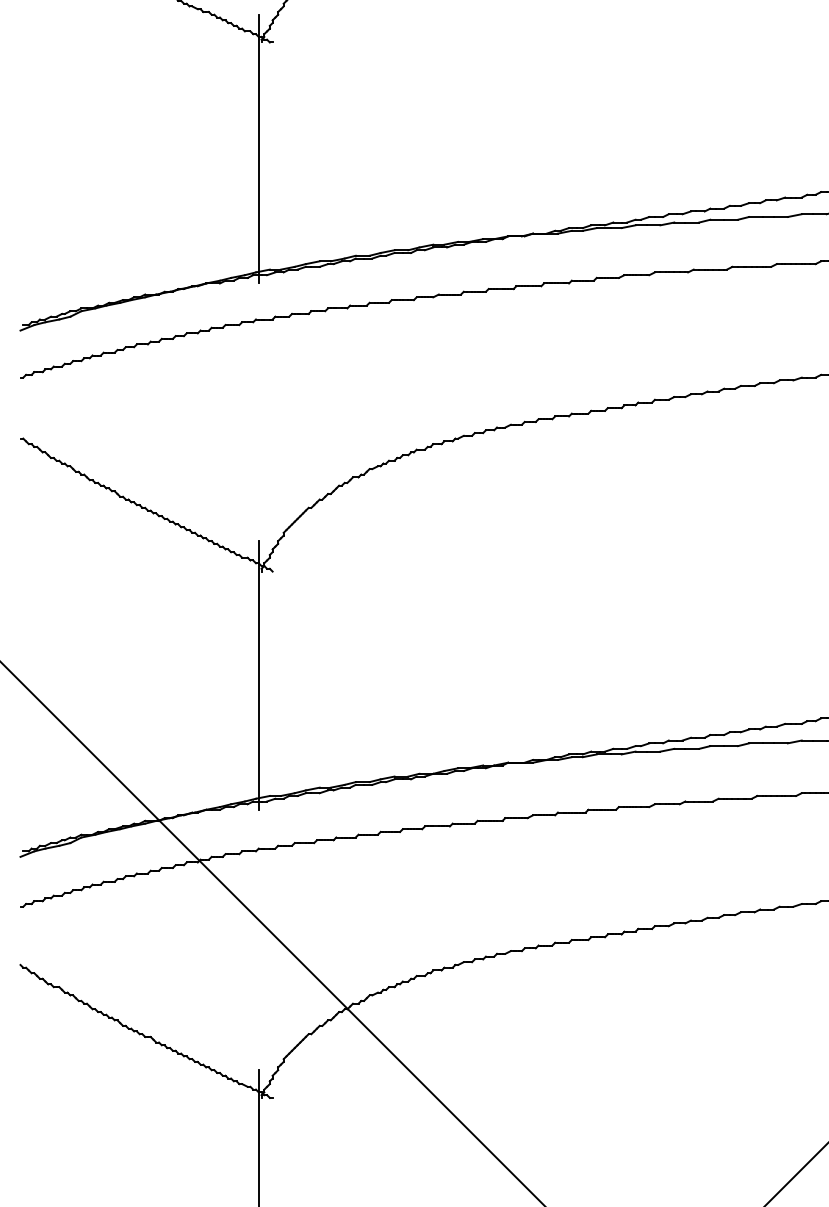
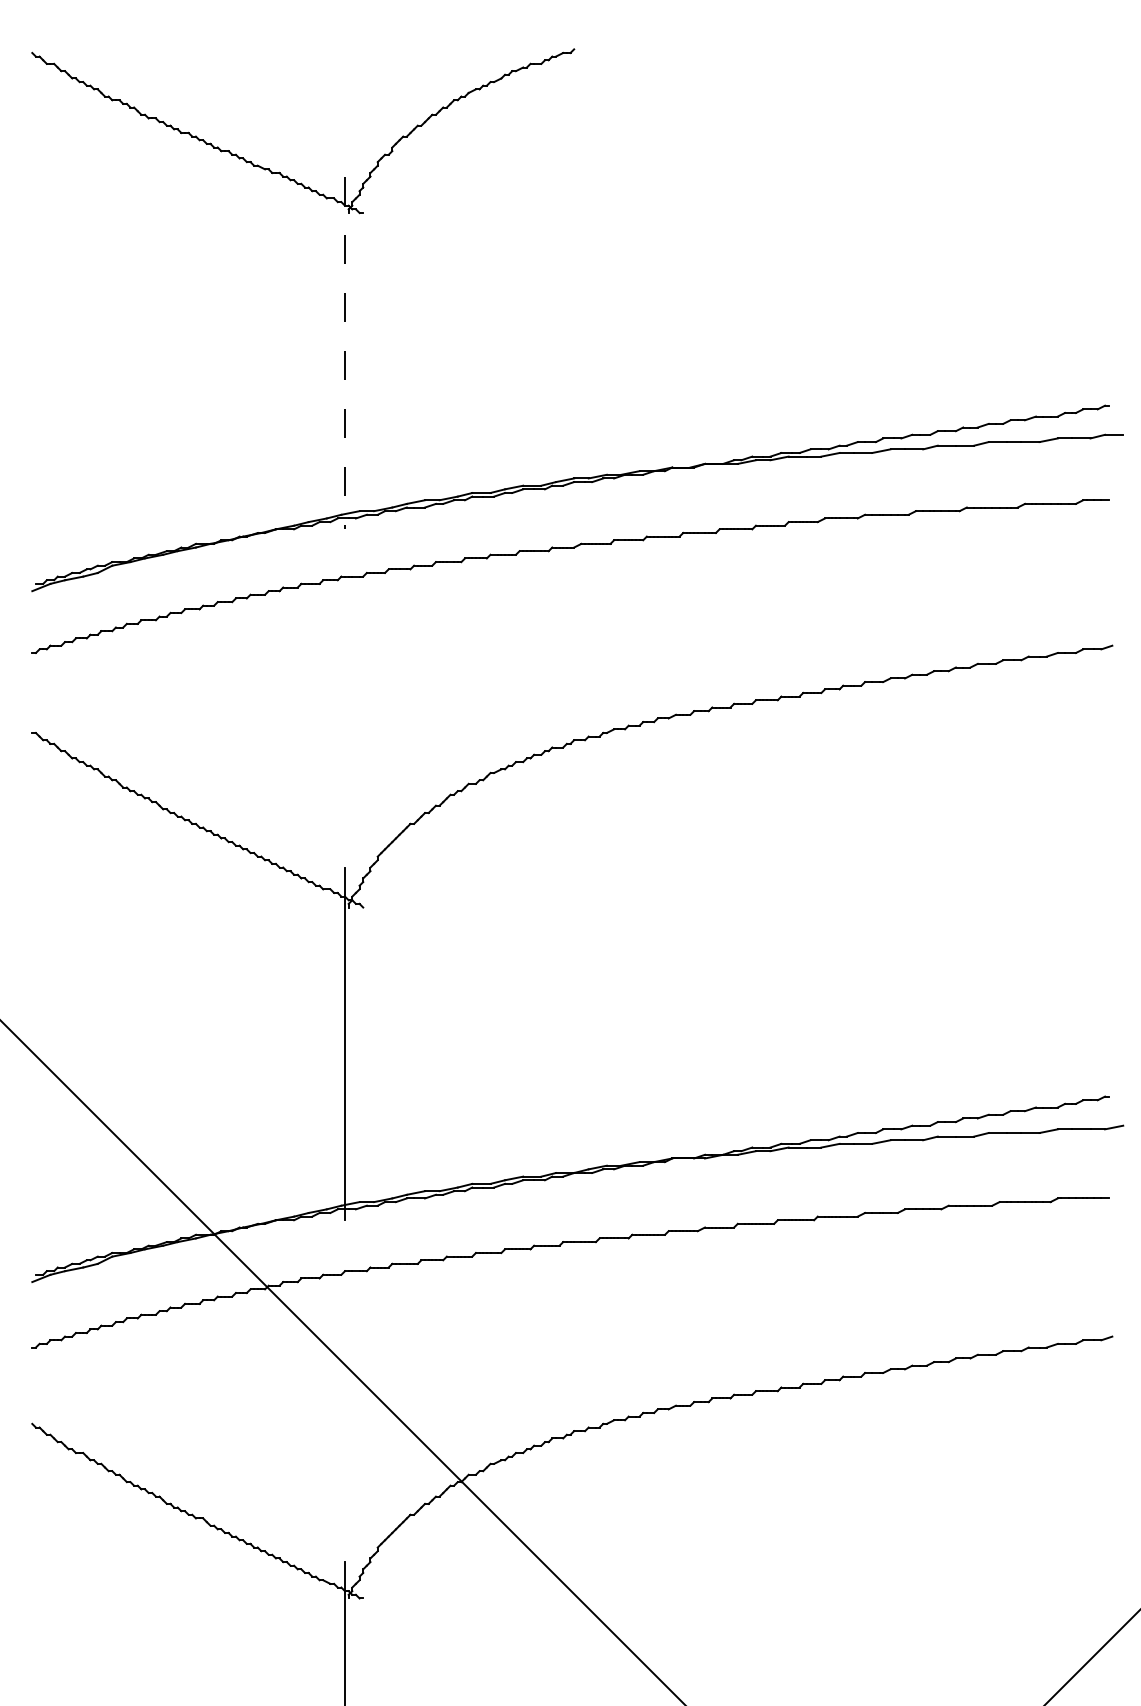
line: (259, 149) -> (345, 353), solid -> dashed

